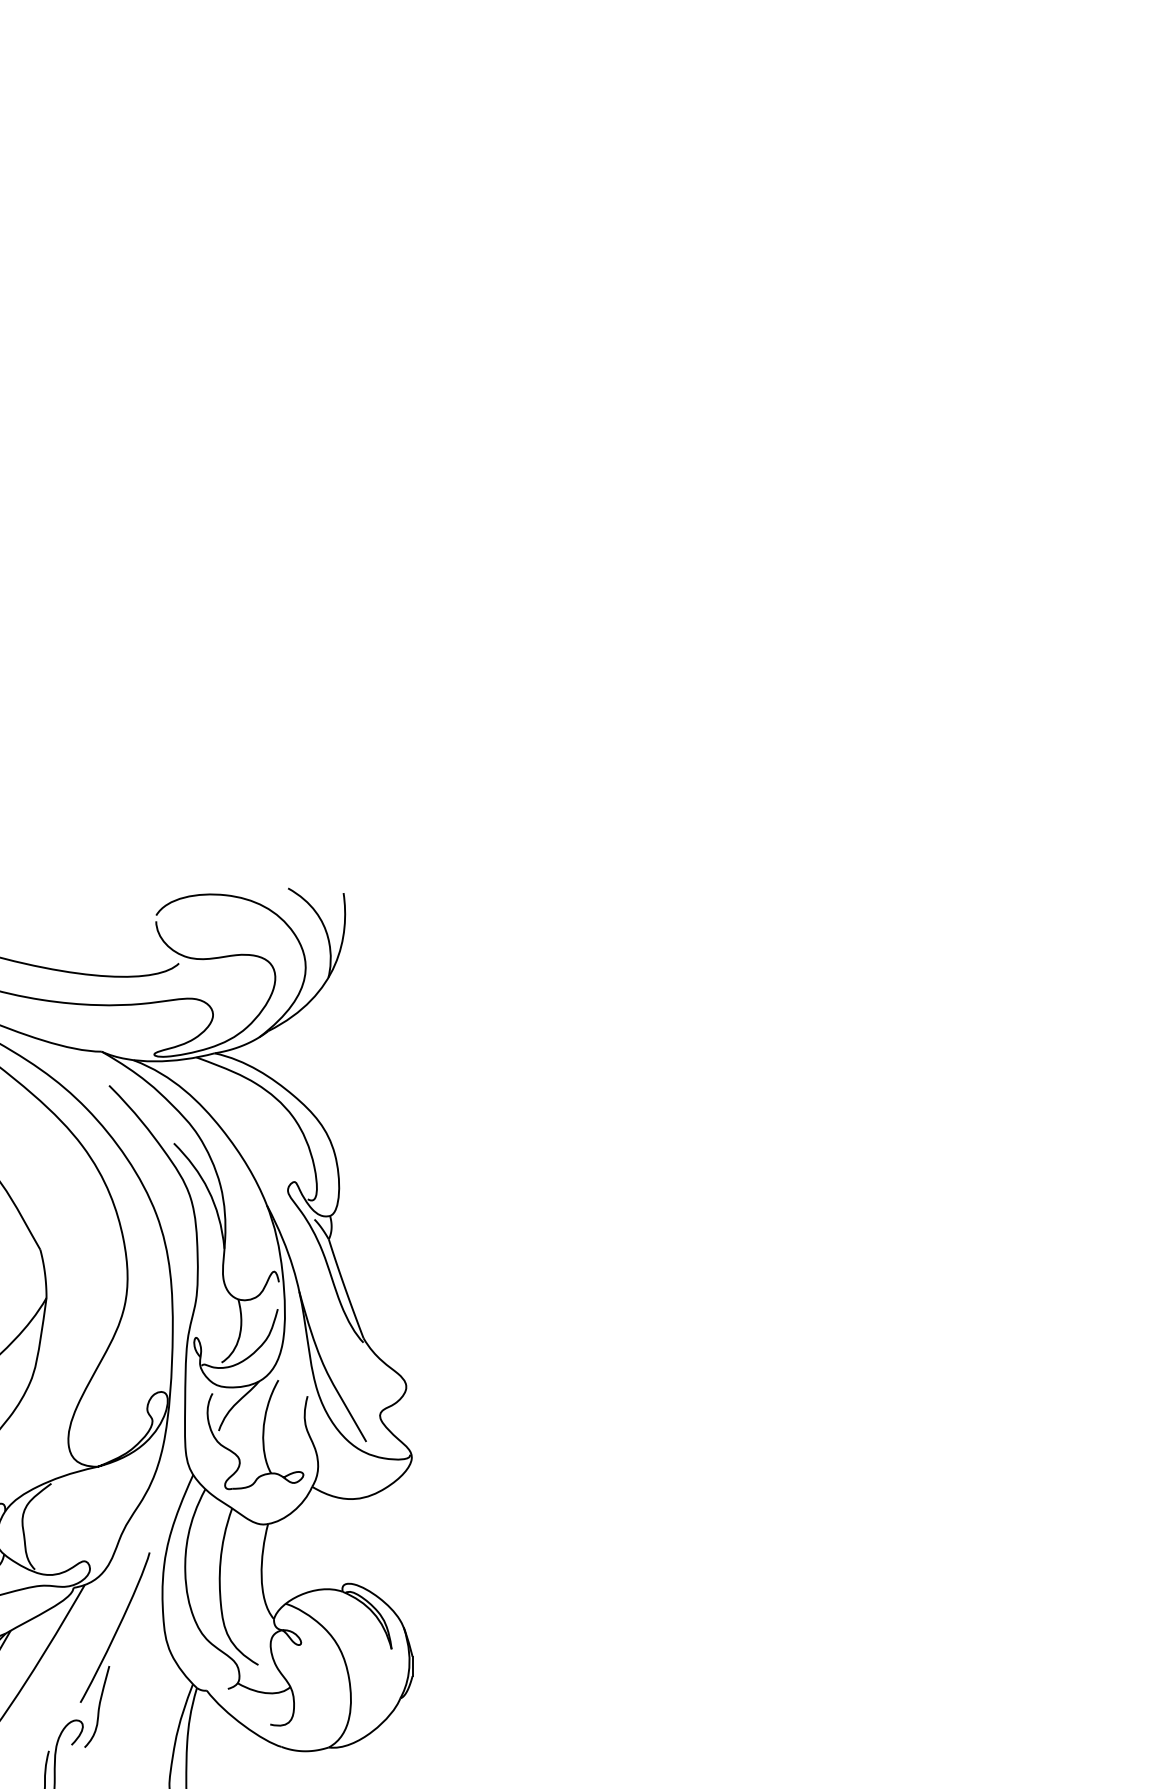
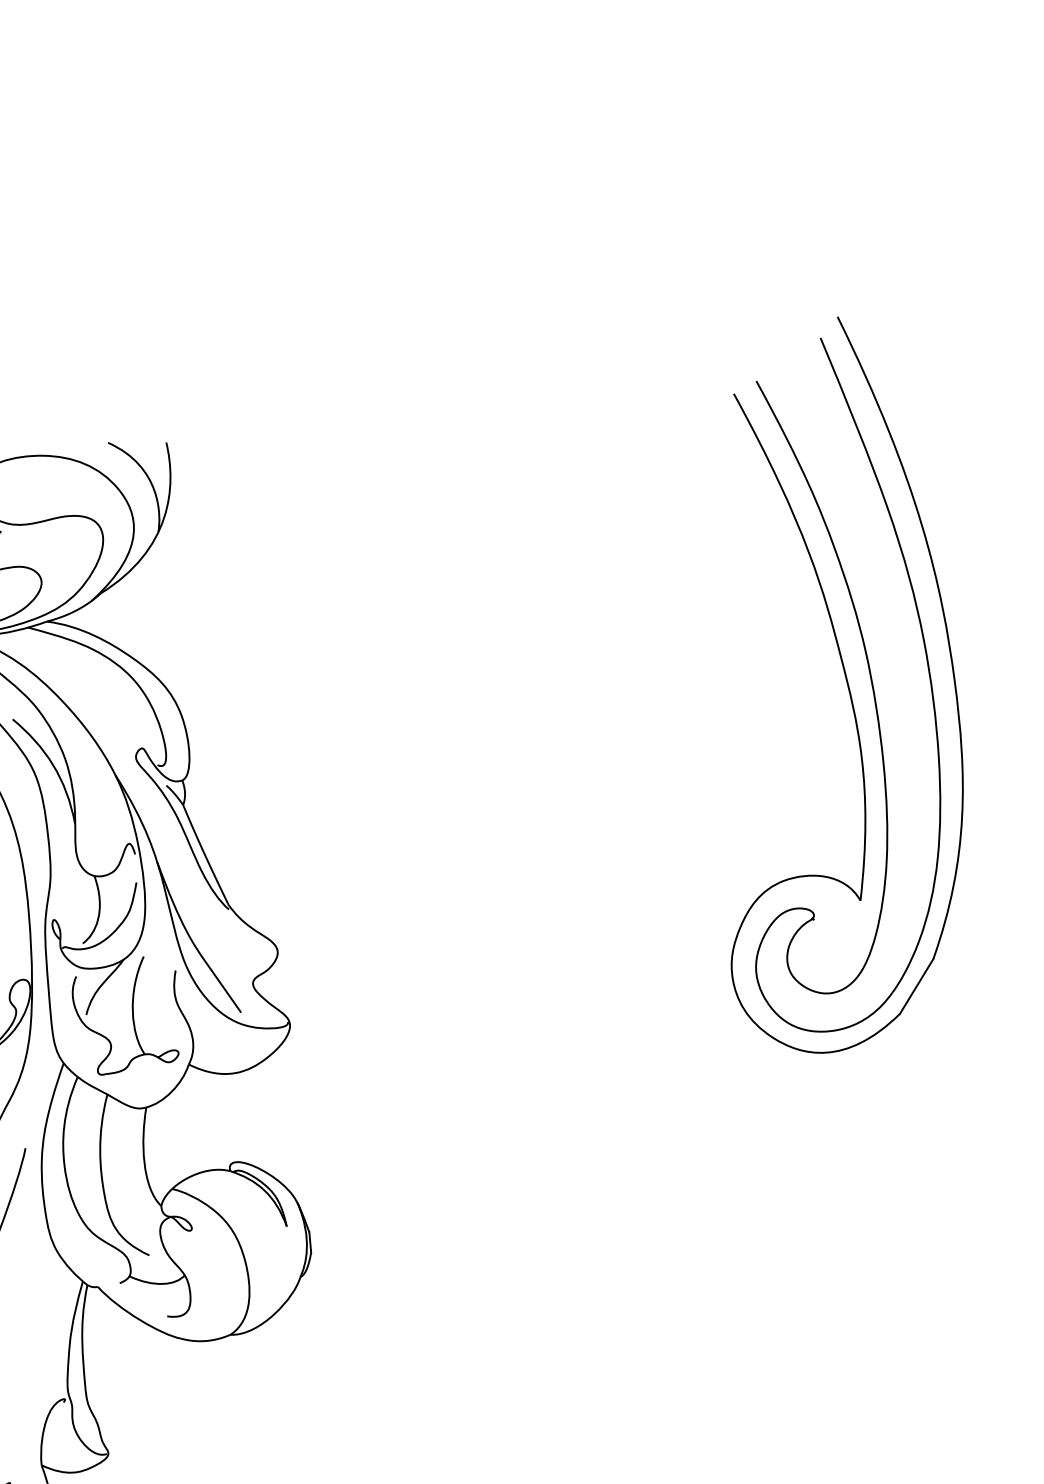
part: (969, 1176) -> (845, 679), added

